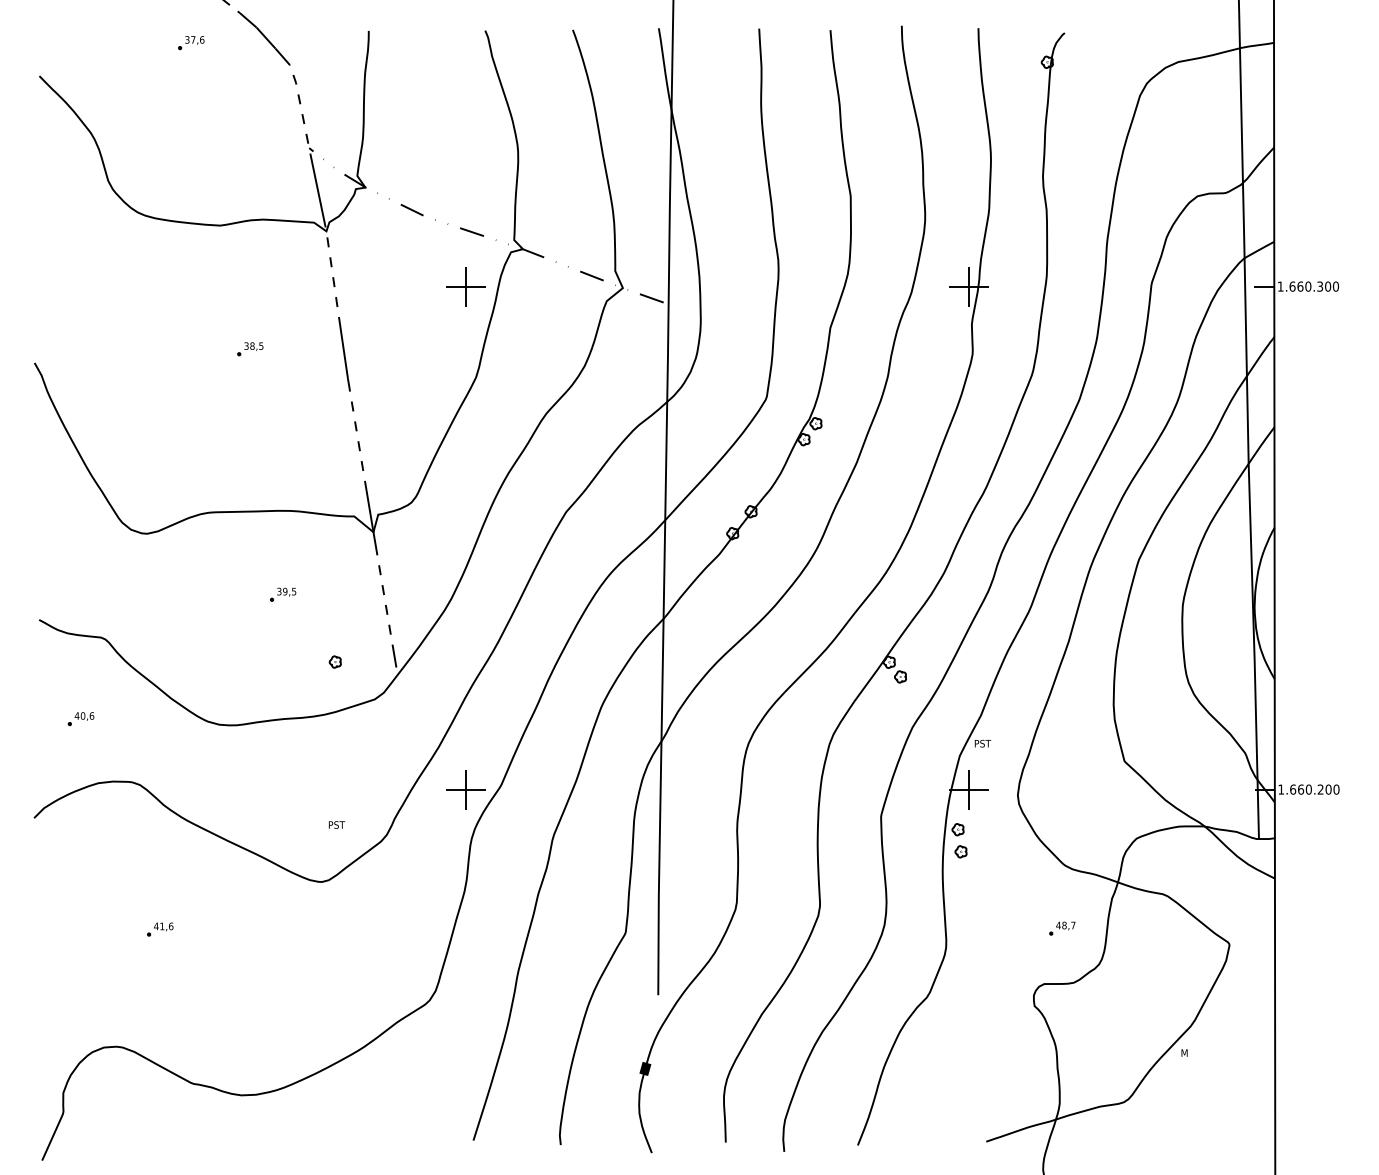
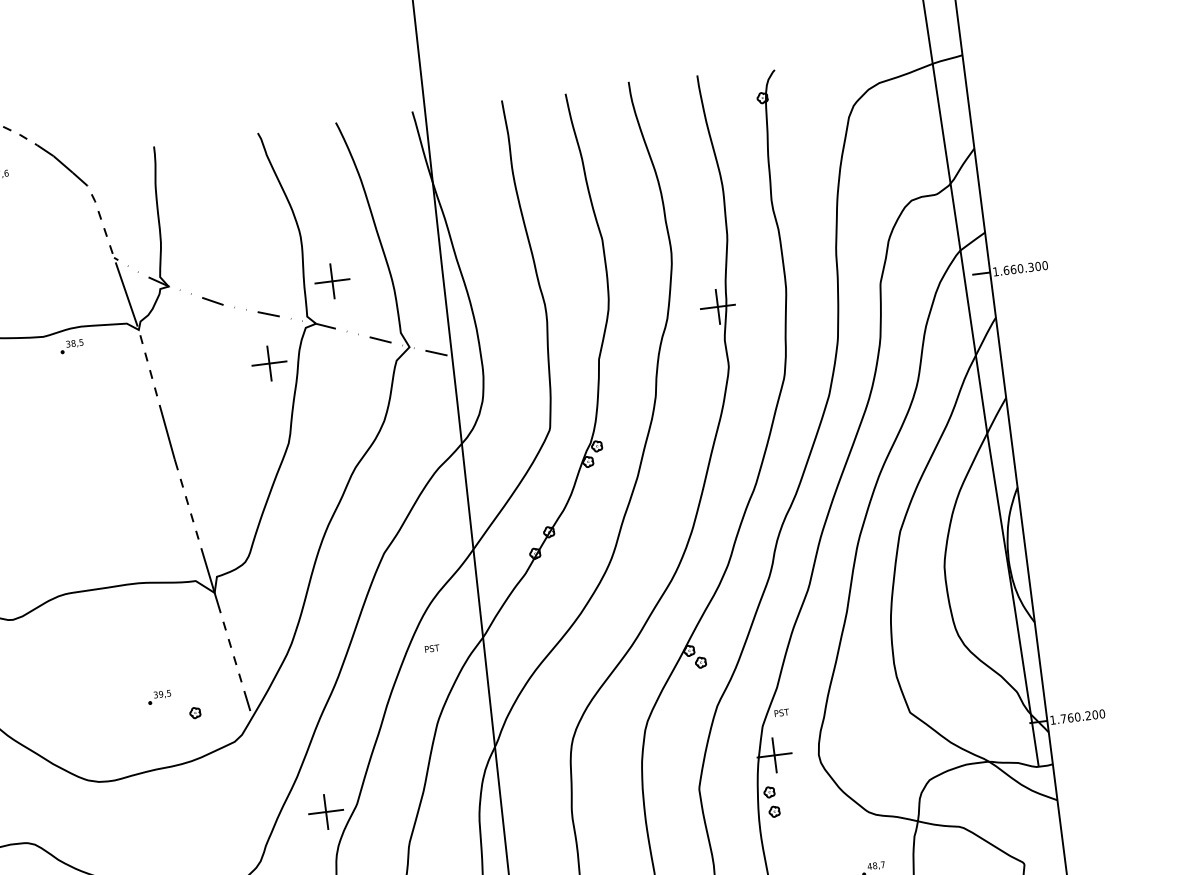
part: (546, 204) -> (332, 281), added
part: (250, 349) -> (72, 346), moved
part: (283, 594) -> (159, 697), moved
text: (1293, 789) -> (1063, 718), 1.660.200 -> 1.760.200
text: (336, 824) -> (431, 648), moved

